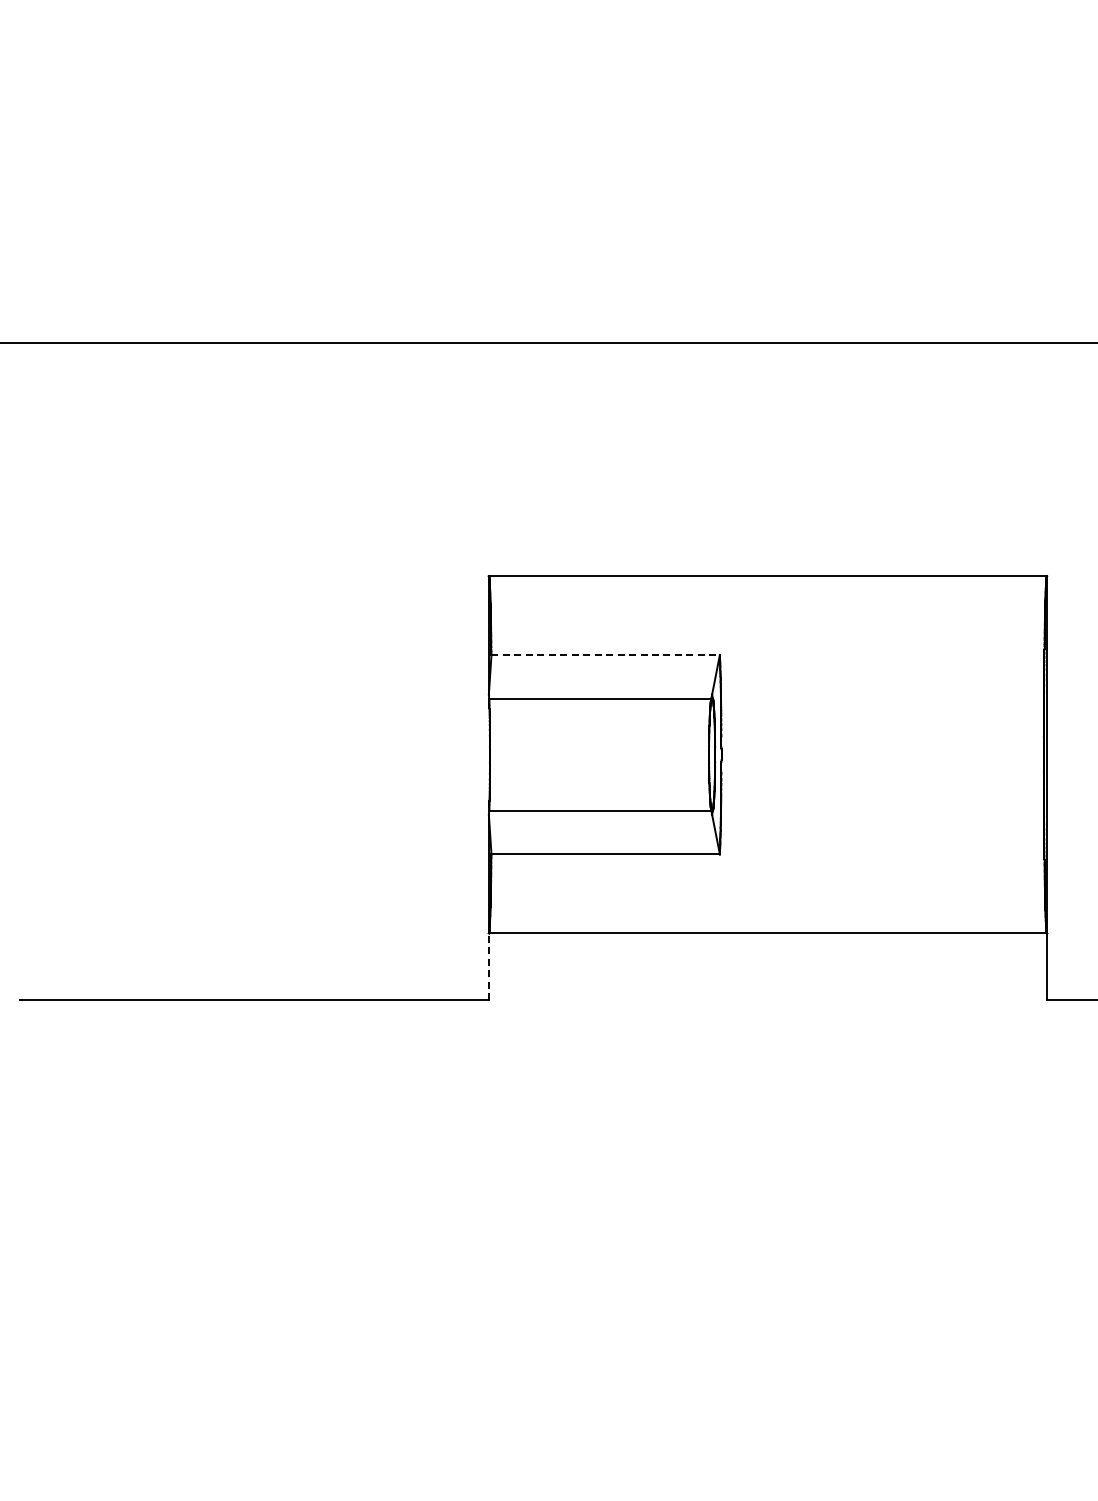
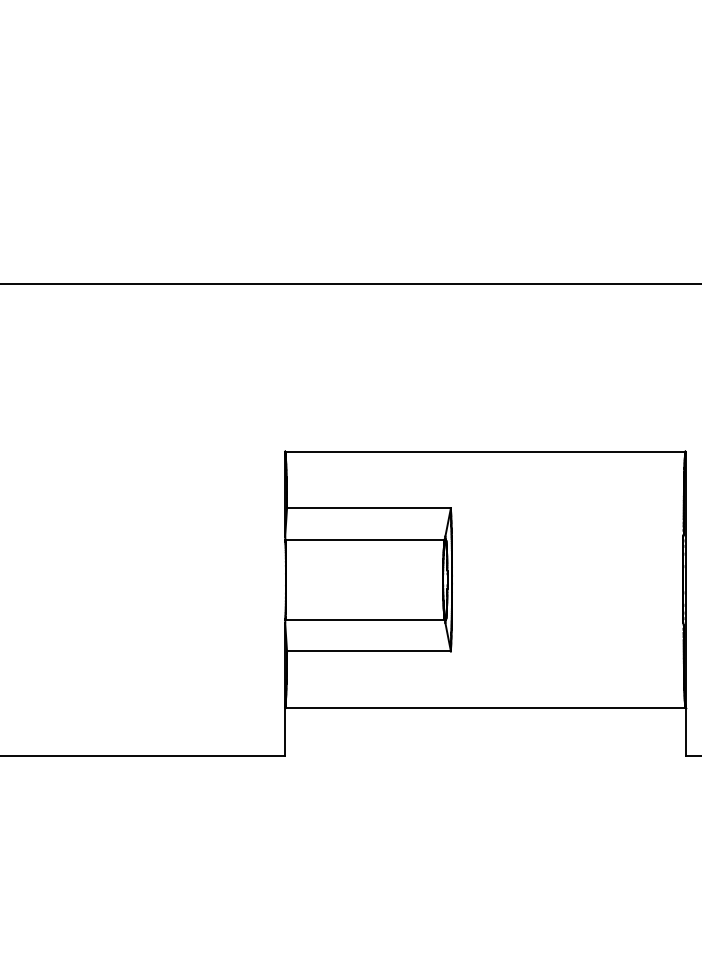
line: (606, 654) -> (369, 507), dashed -> solid
line: (488, 966) -> (284, 731), dashed -> solid

